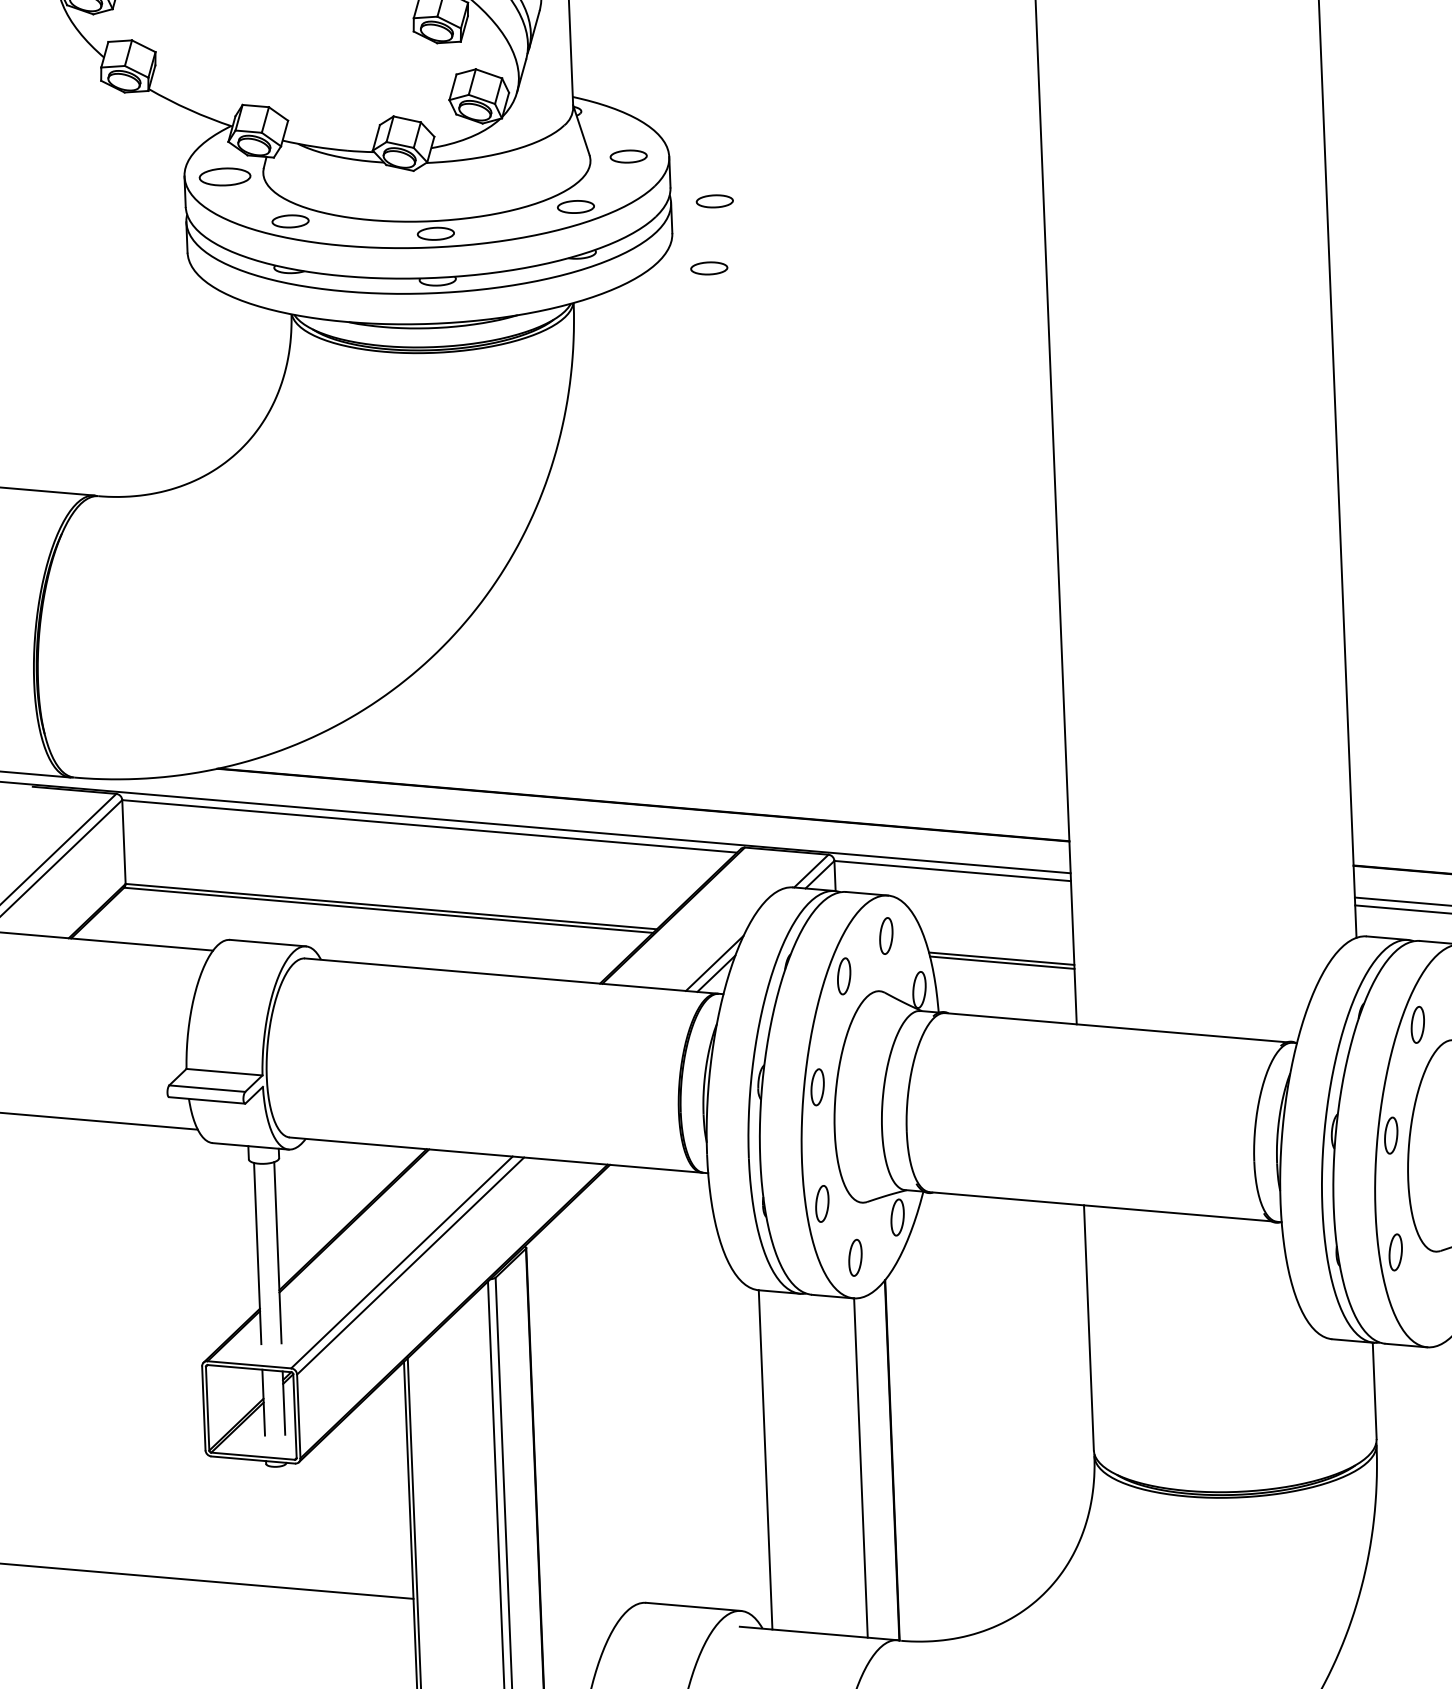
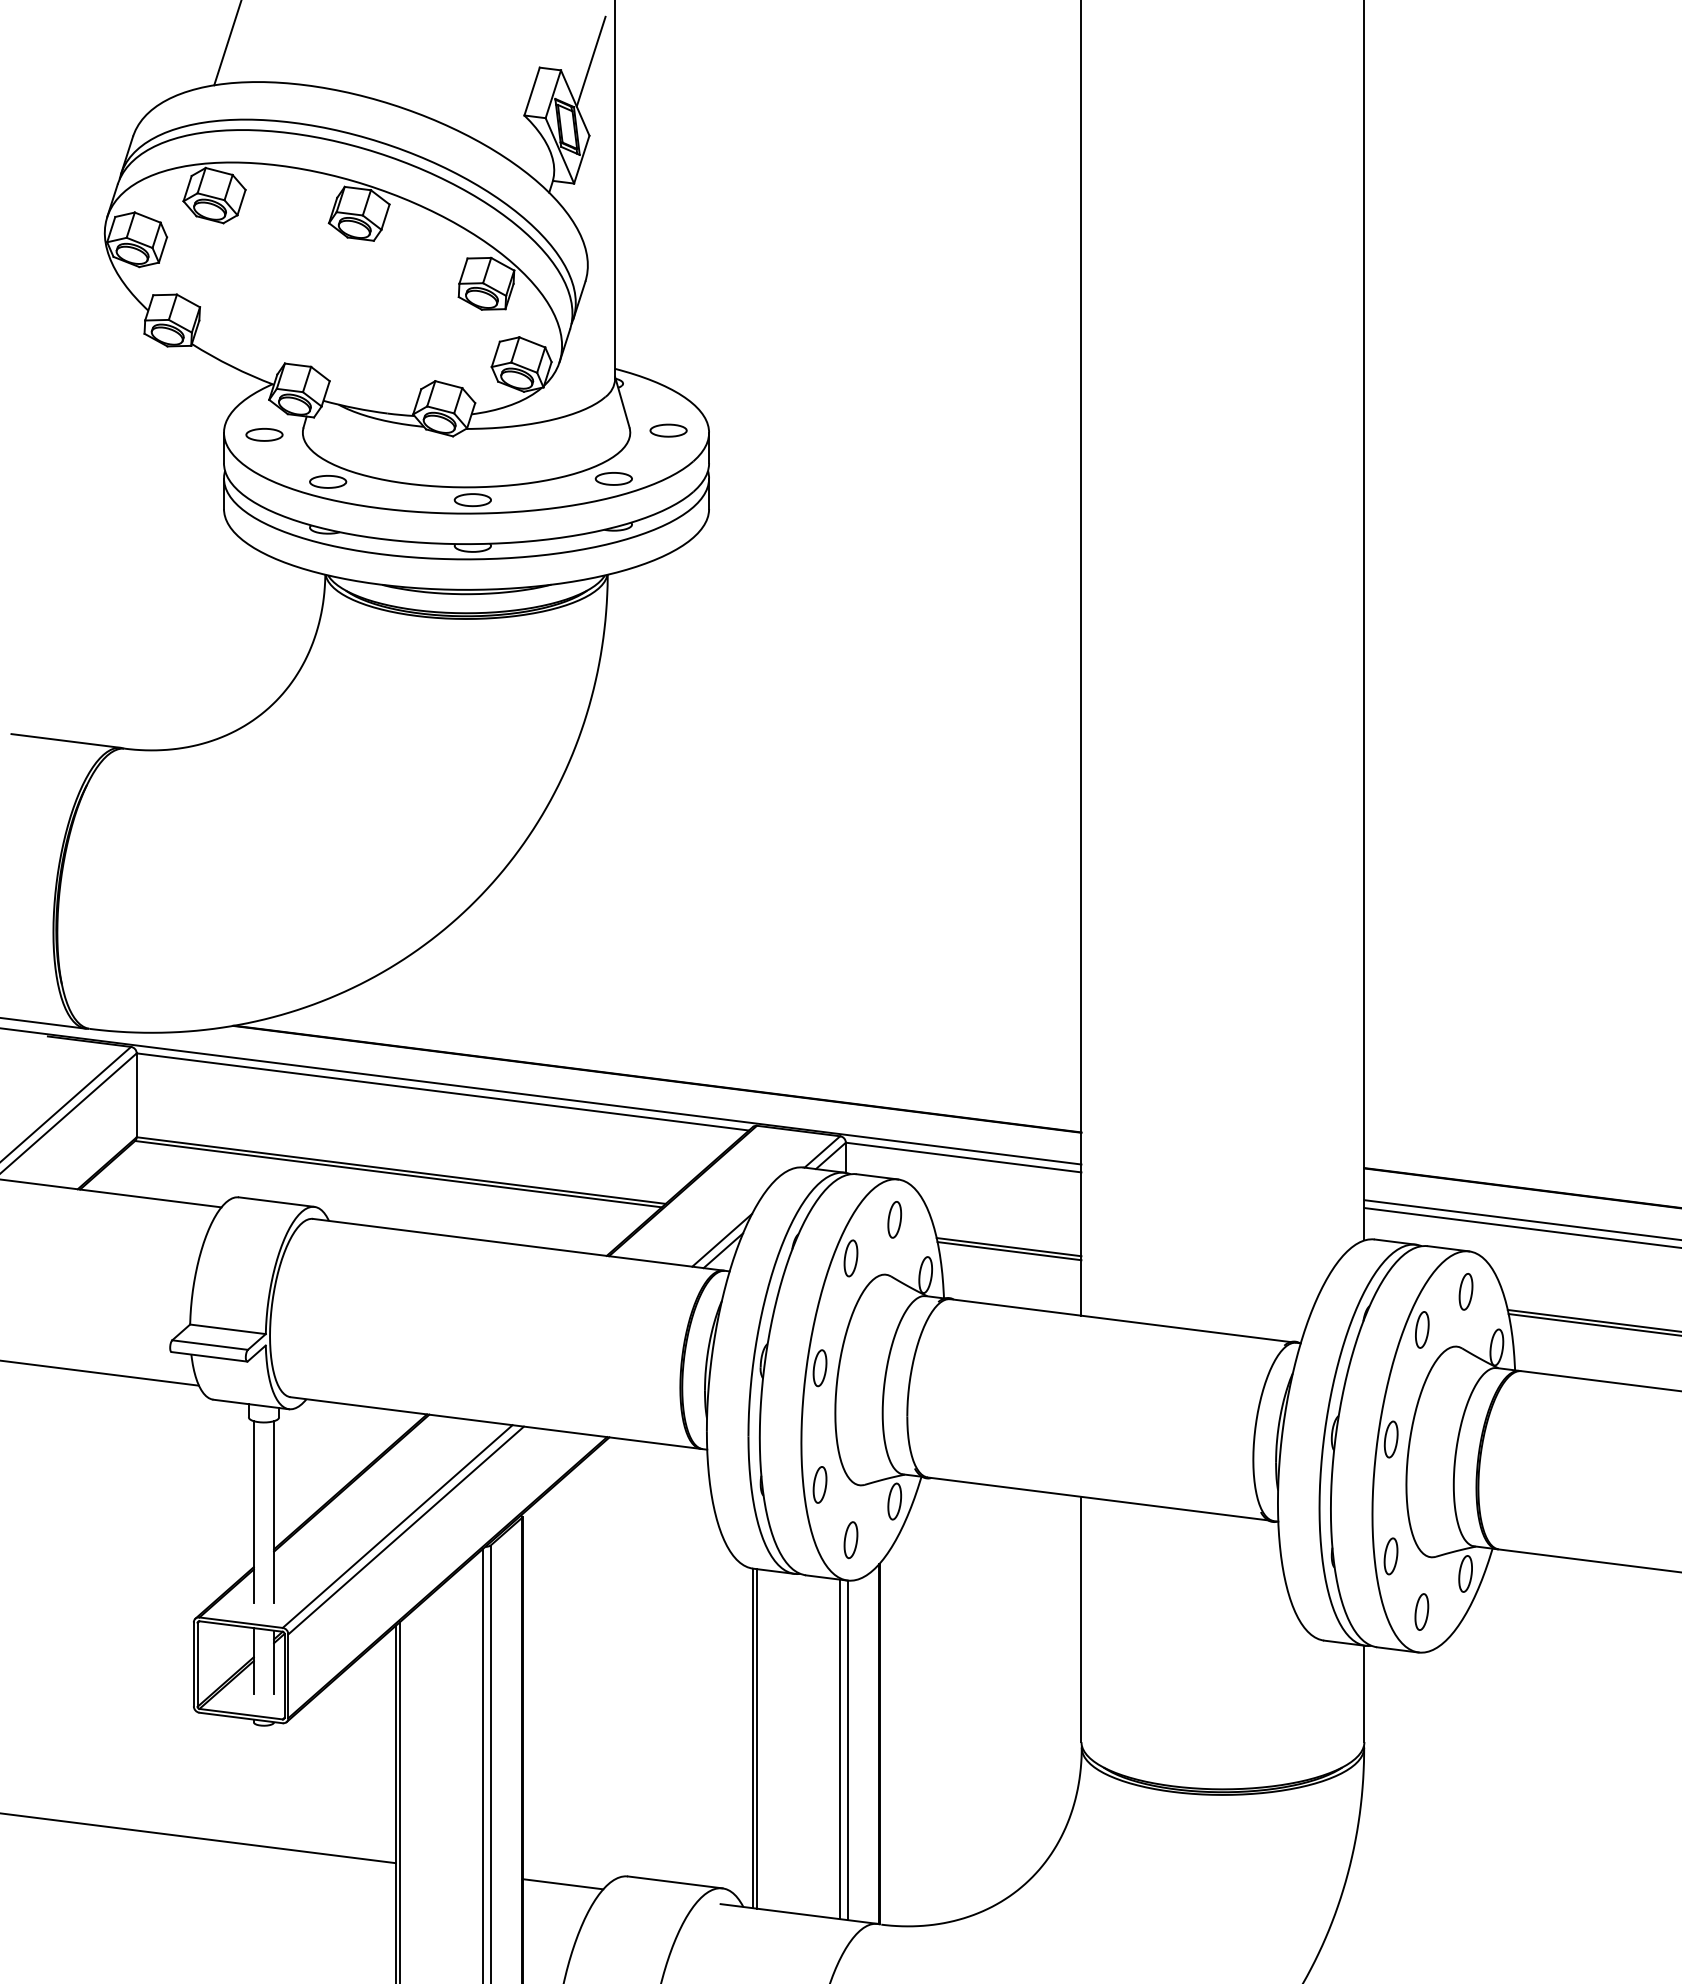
part: (225, 176) -> (264, 434), size x0.71
part: (714, 201) -> (752, 478), removed
part: (709, 268) -> (744, 545), removed
part: (1428, 1306) -> (1421, 1611), added
line: (770, 1459) -> (757, 1738), added
line: (853, 1467) -> (840, 1749), added
line: (581, 1613) -> (562, 1884), added

